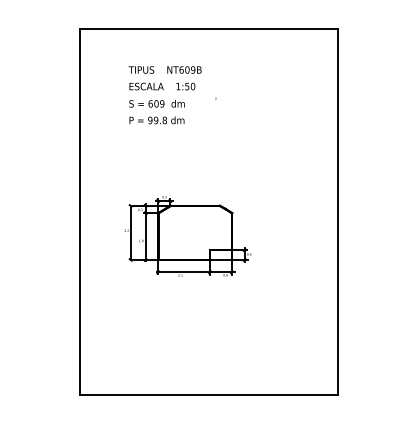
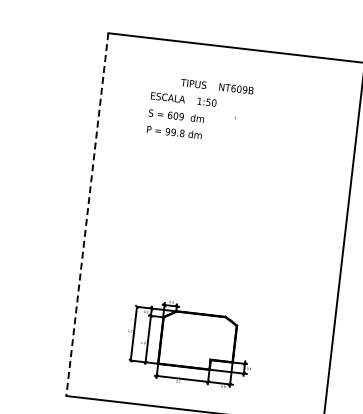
text: (164, 69) -> (216, 86), moved
line: (79, 211) -> (87, 214), solid -> dashed
part: (187, 236) -> (189, 343), moved

